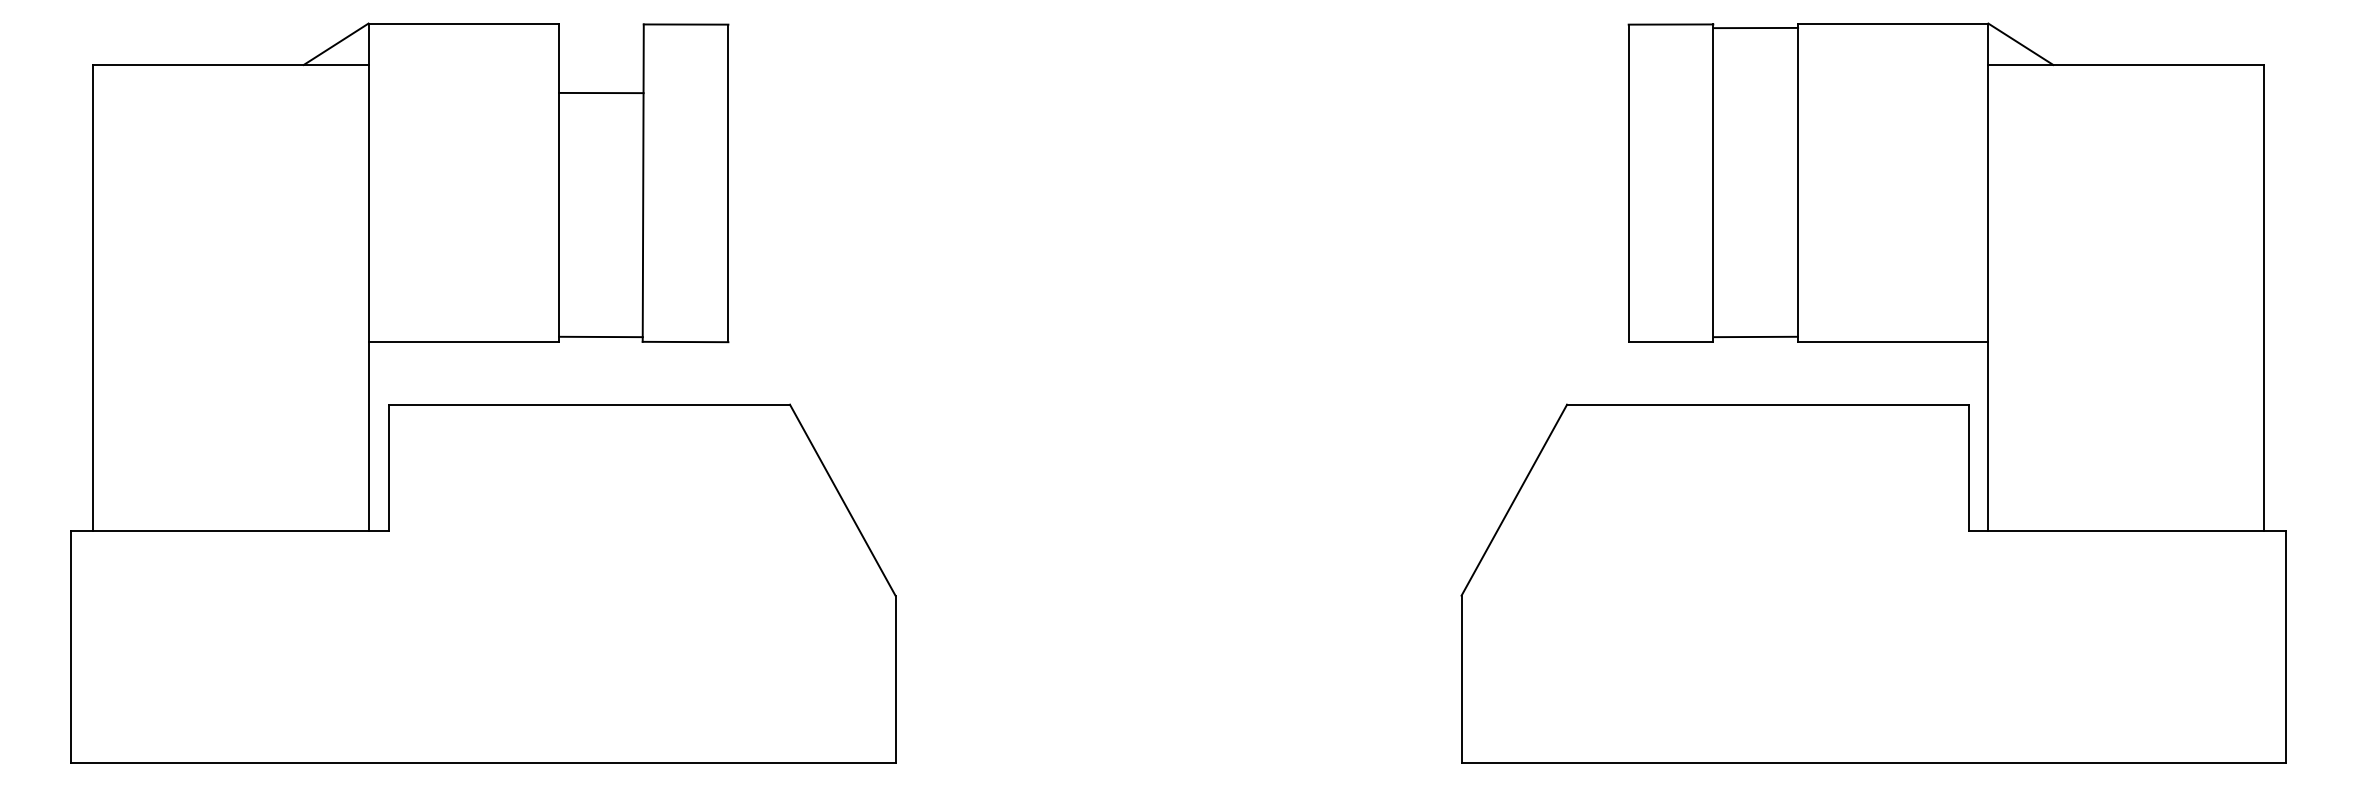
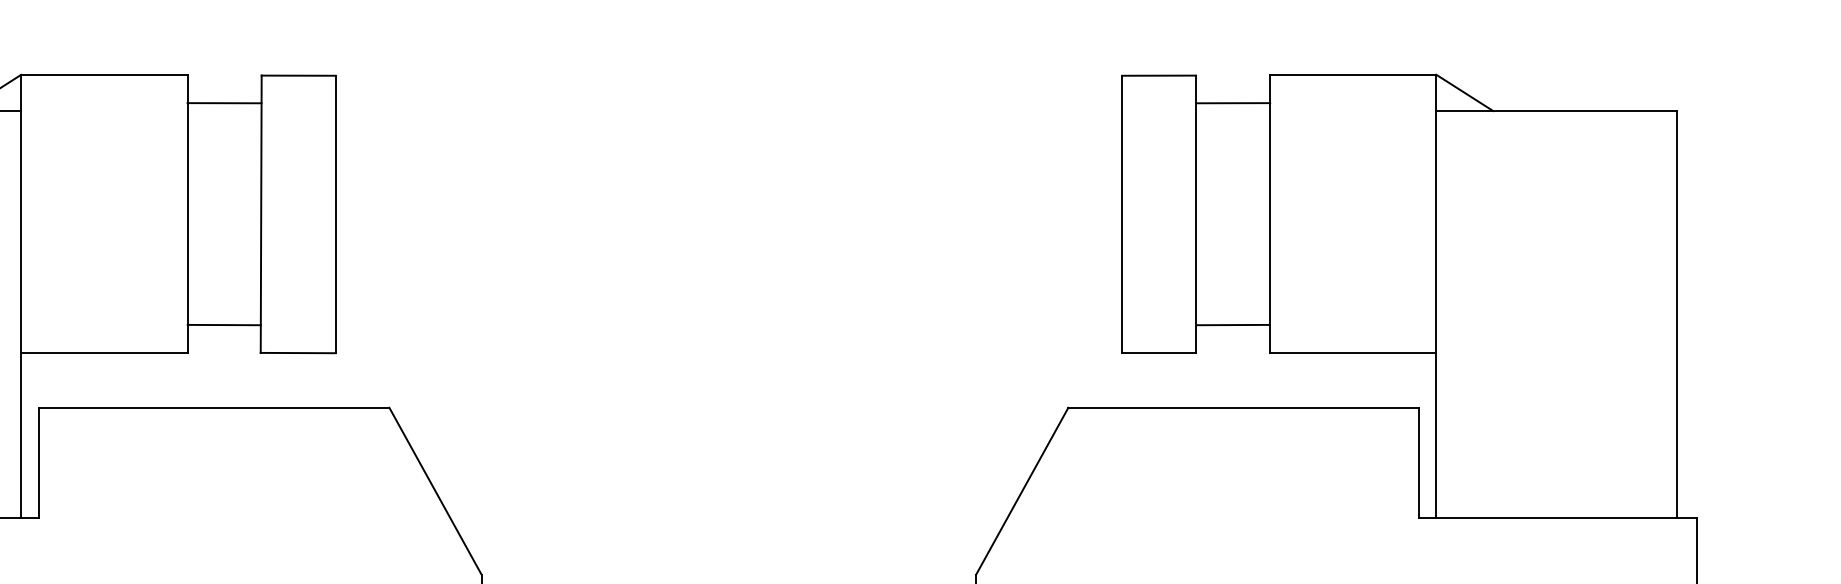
line: (1755, 27) -> (1232, 102), moved
line: (601, 92) -> (224, 102), moved
line: (600, 336) -> (223, 324), moved
line: (1755, 336) -> (1232, 324), moved

